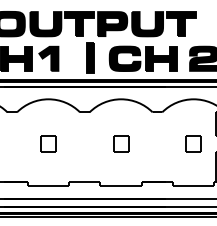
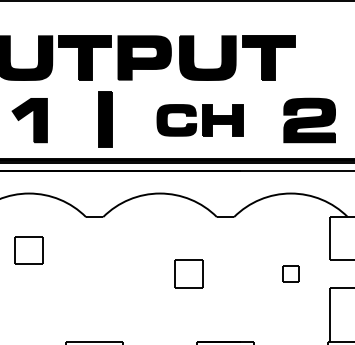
part: (142, 58) -> (198, 119), size x0.7
part: (48, 143) -> (29, 249), moved
part: (121, 143) -> (189, 273), moved
part: (193, 143) -> (290, 273), size x0.6

